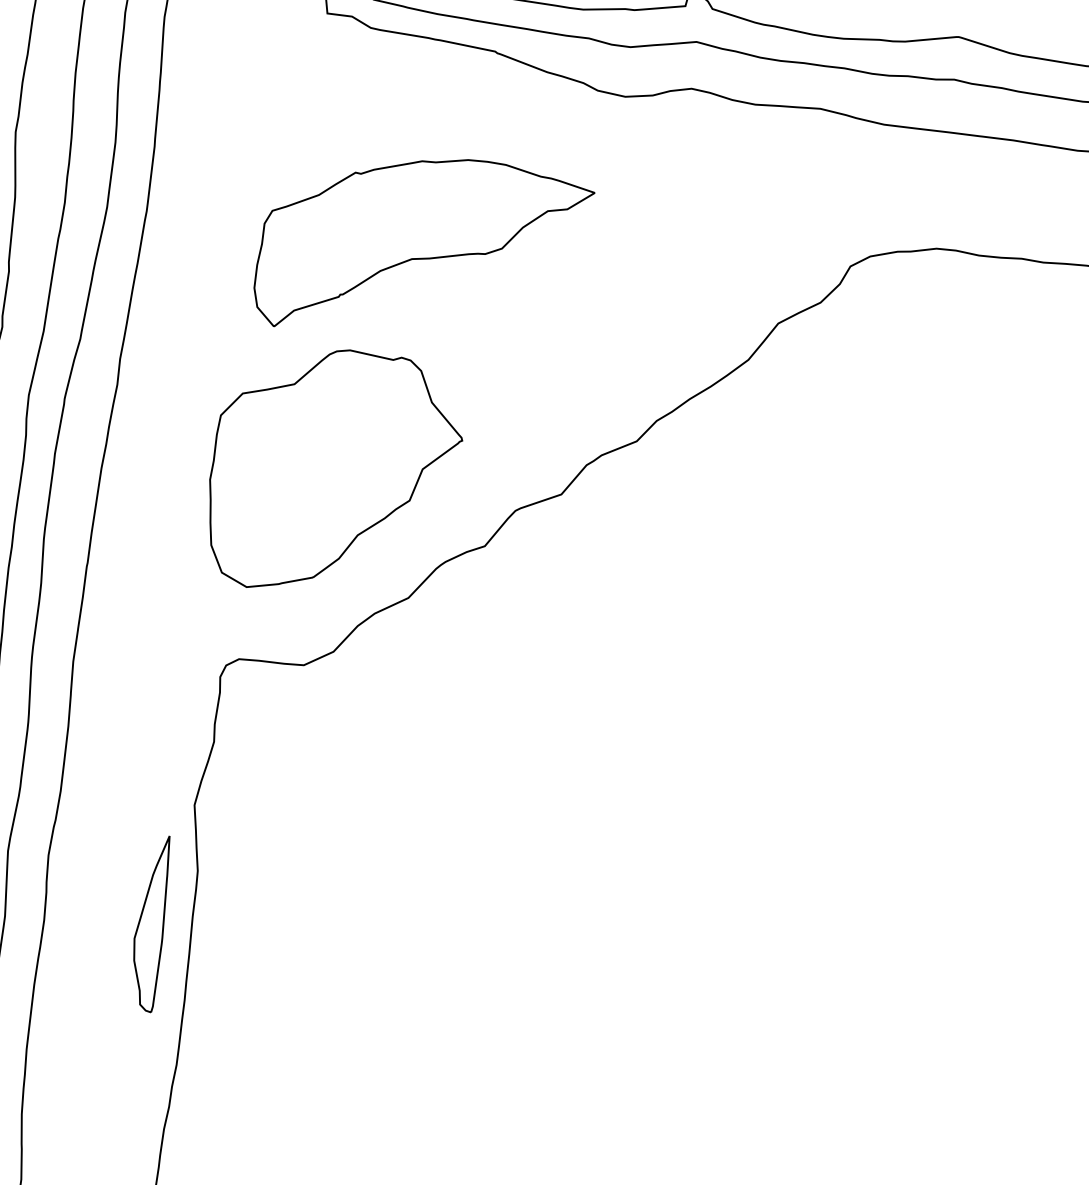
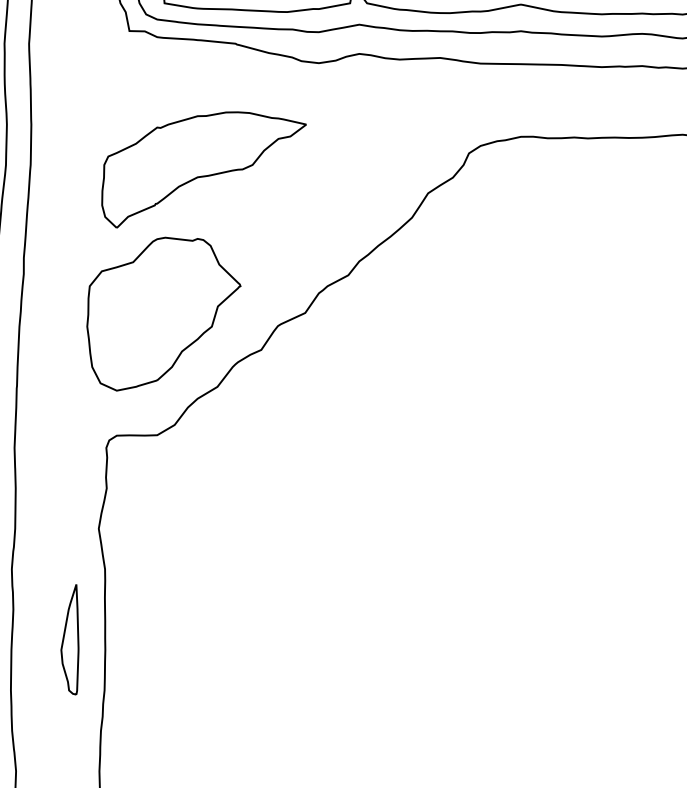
part: (149, 923) -> (69, 639), moved

